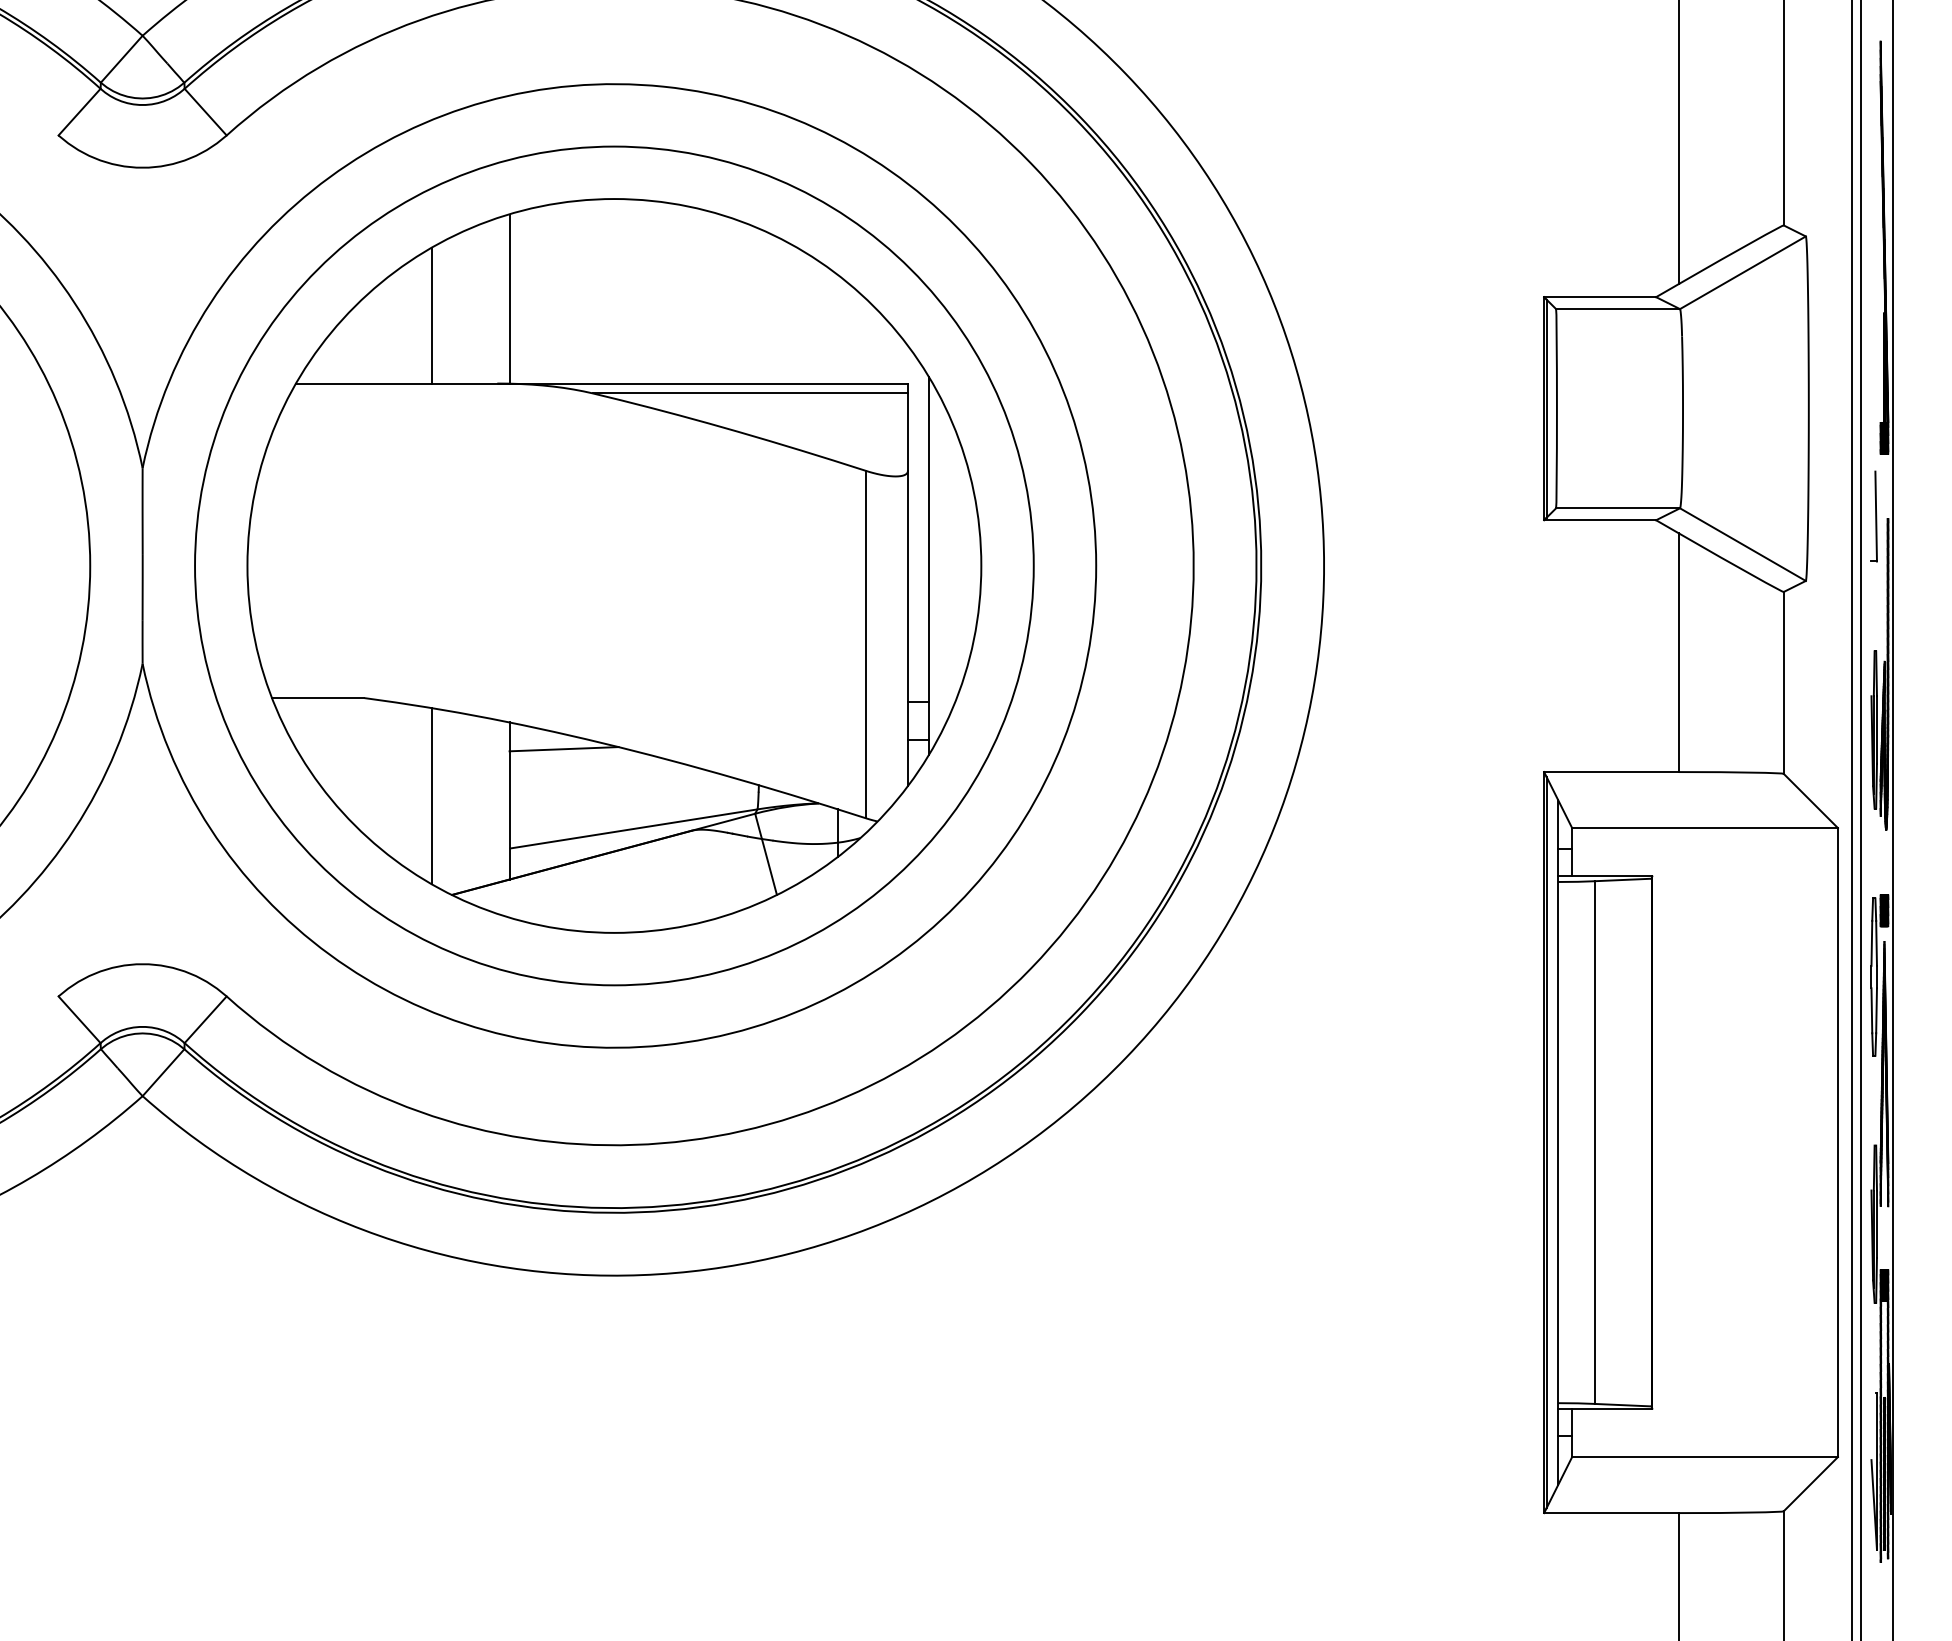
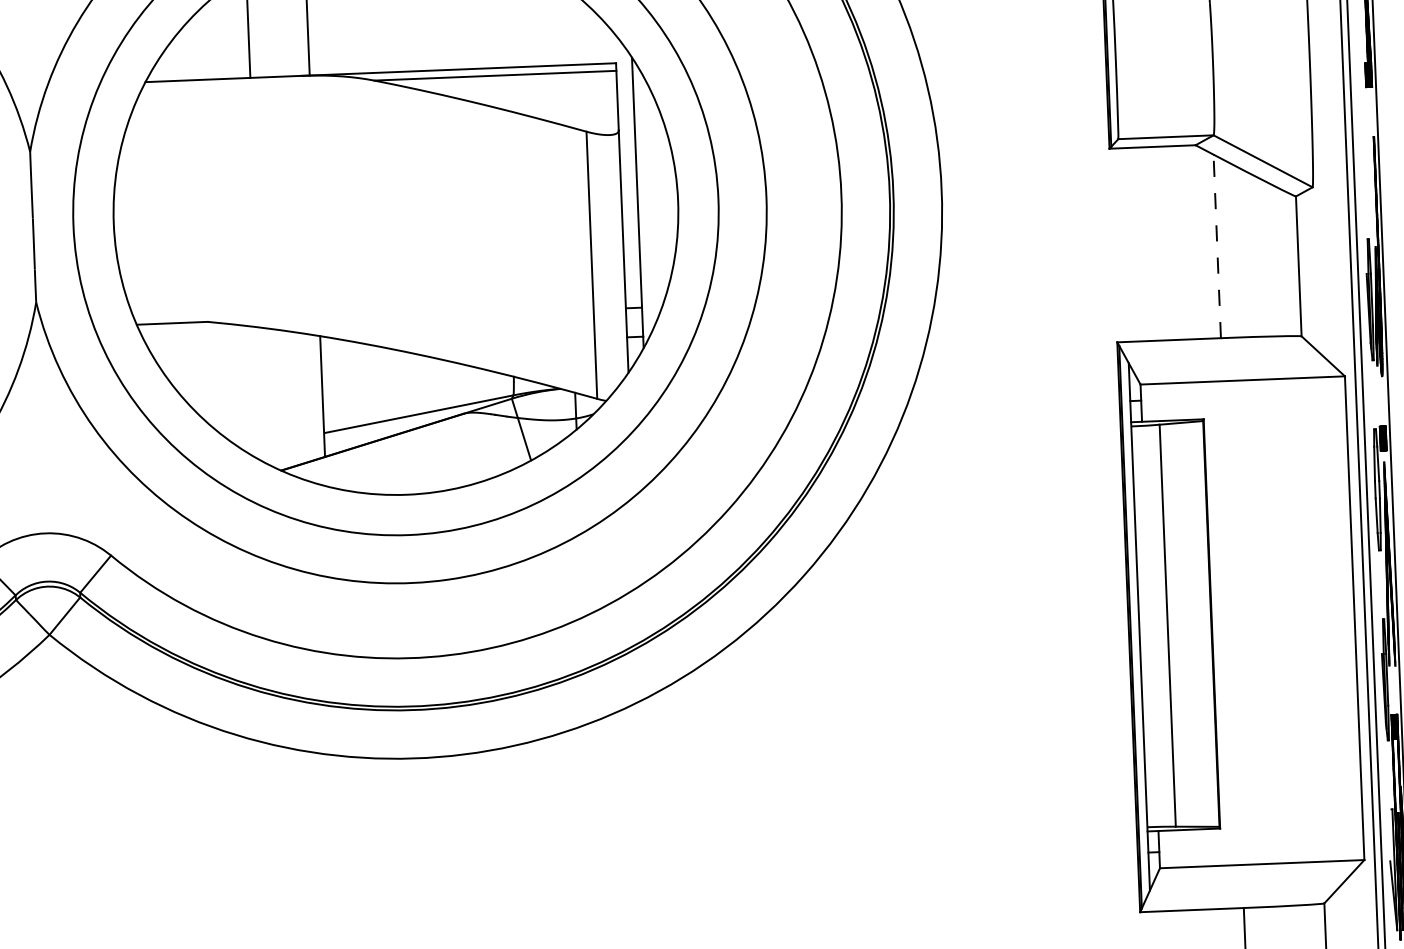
part: (1873, 516) -> (1362, 135), removed
line: (1678, 652) -> (1216, 246), solid -> dashed
line: (563, 749) -> (362, 355), removed
line: (432, 796) -> (263, 395), removed

